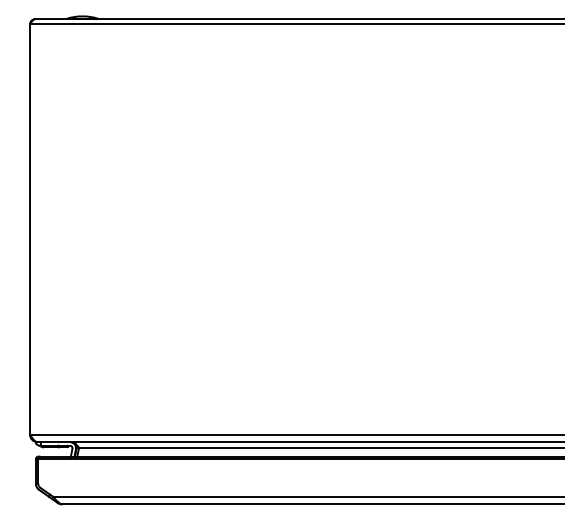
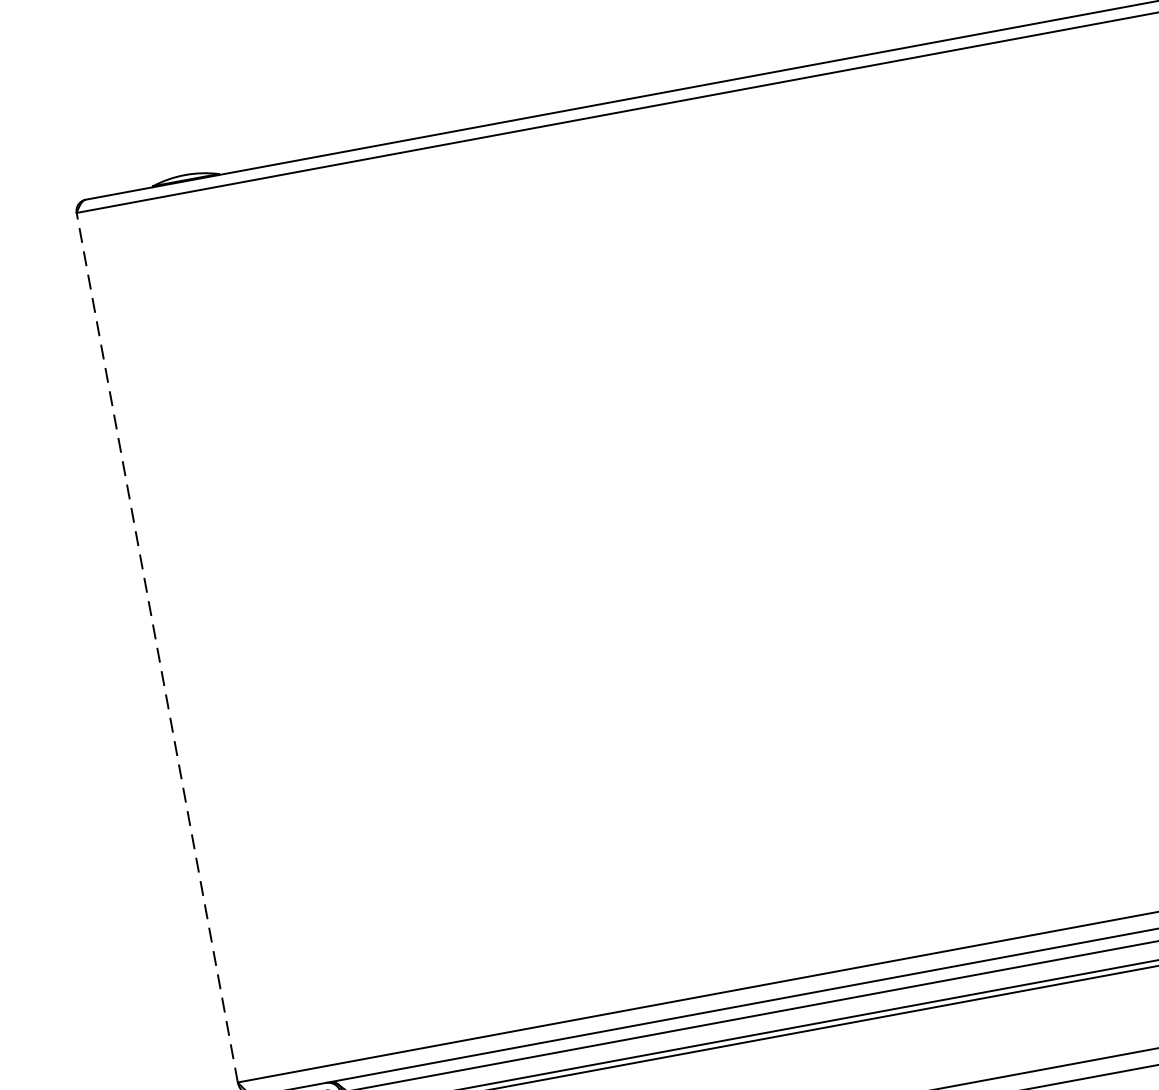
line: (30, 229) -> (158, 647), solid -> dashed

